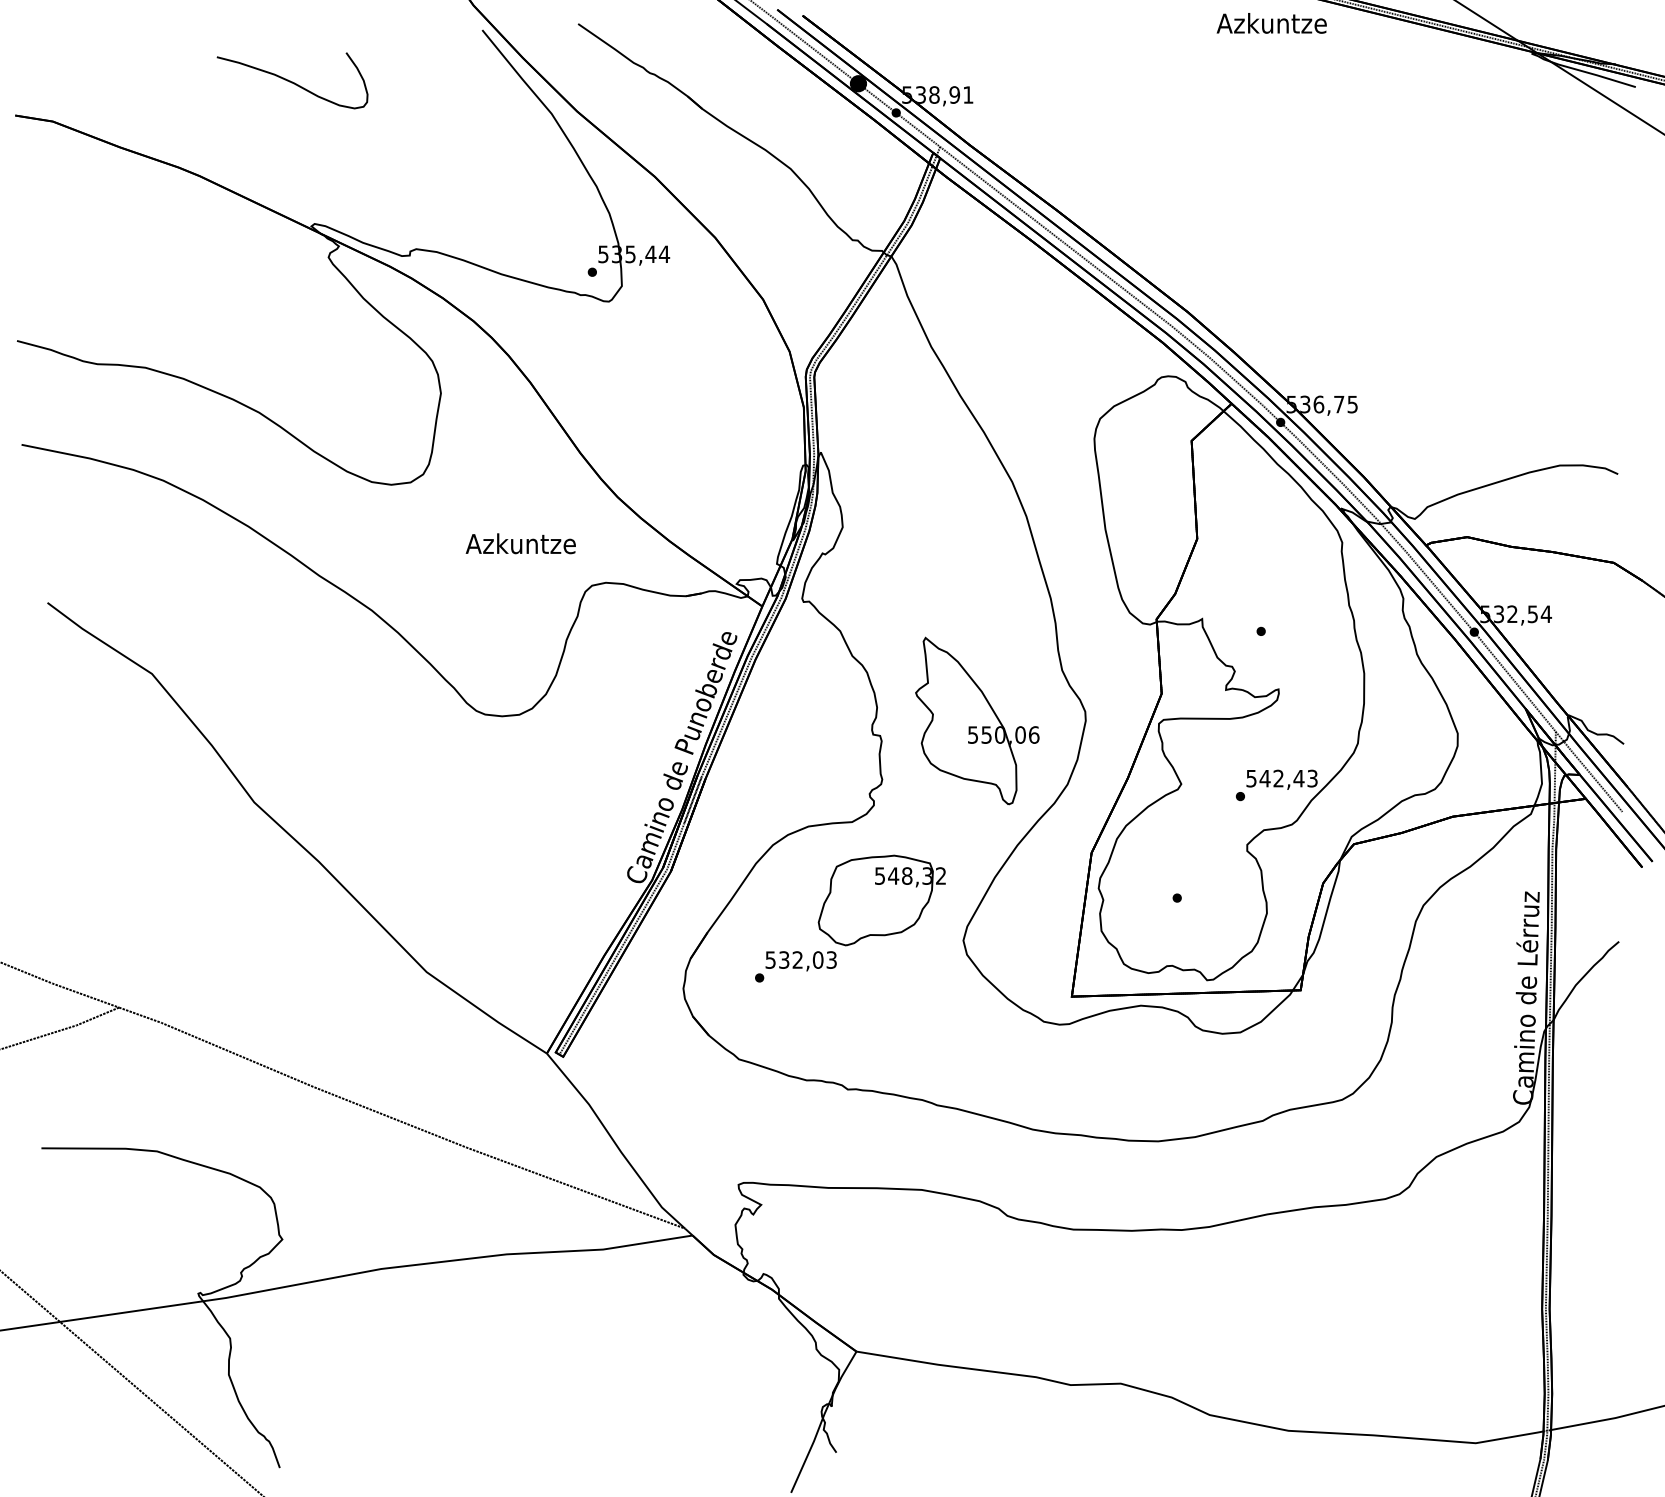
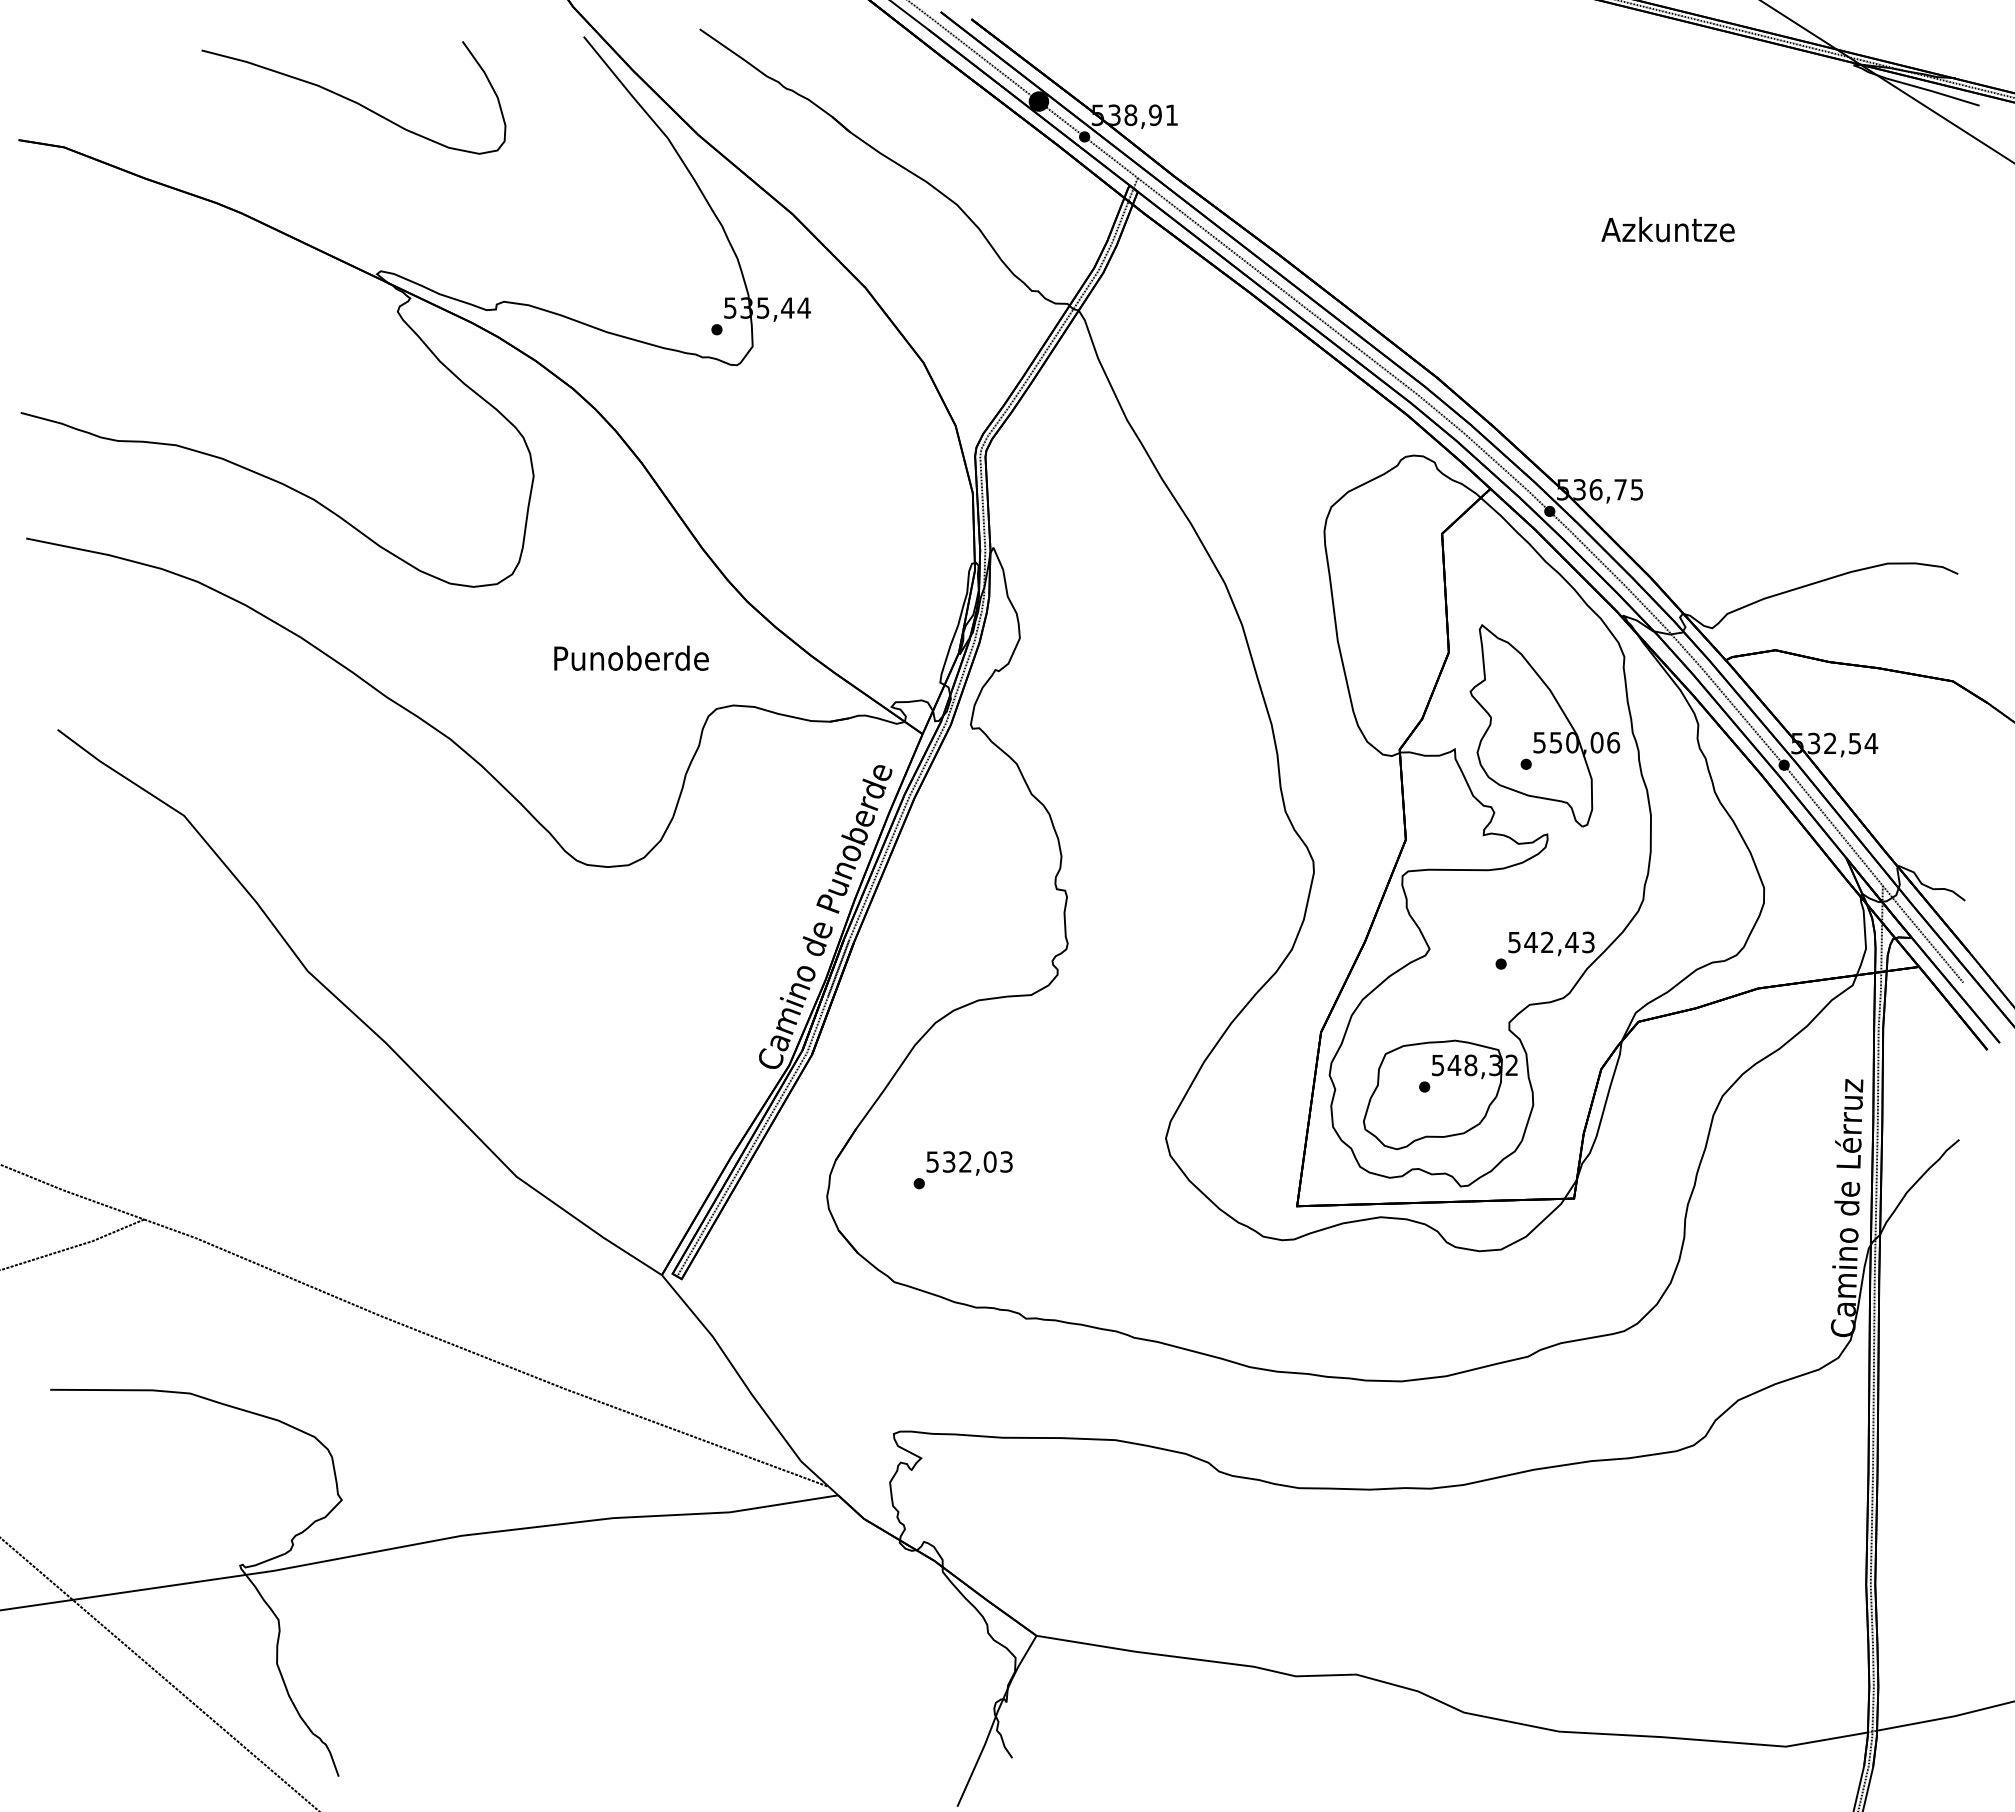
text: (1271, 23) -> (1667, 229), moved
part: (292, 80) -> (353, 97), size x1.67
text: (521, 543) -> (631, 657), Azkuntze -> Punoberde
part: (977, 720) -> (1544, 725), moved
part: (882, 900) -> (1440, 1094), moved

